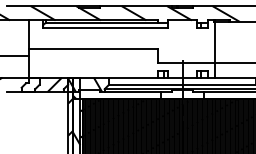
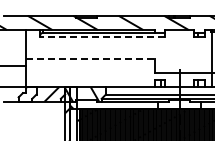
line: (105, 27) -> (102, 37), solid -> dashed
line: (93, 49) -> (90, 59), solid -> dashed

